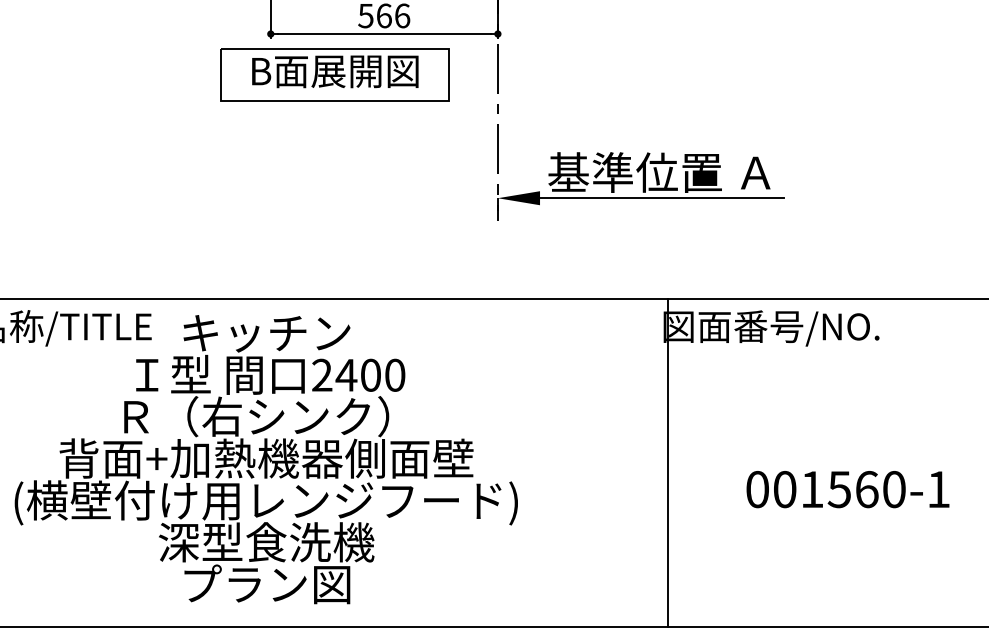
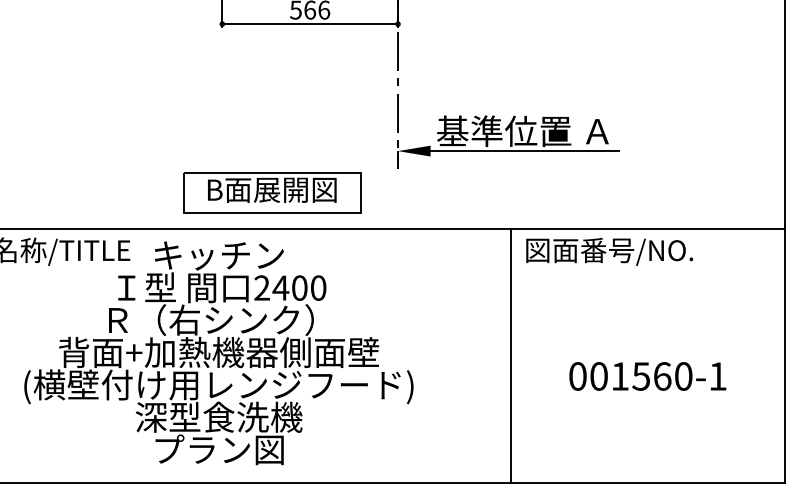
part: (335, 74) -> (272, 192), moved
line: (667, 462) -> (511, 355), moved
text: (847, 489) -> (647, 376), moved

